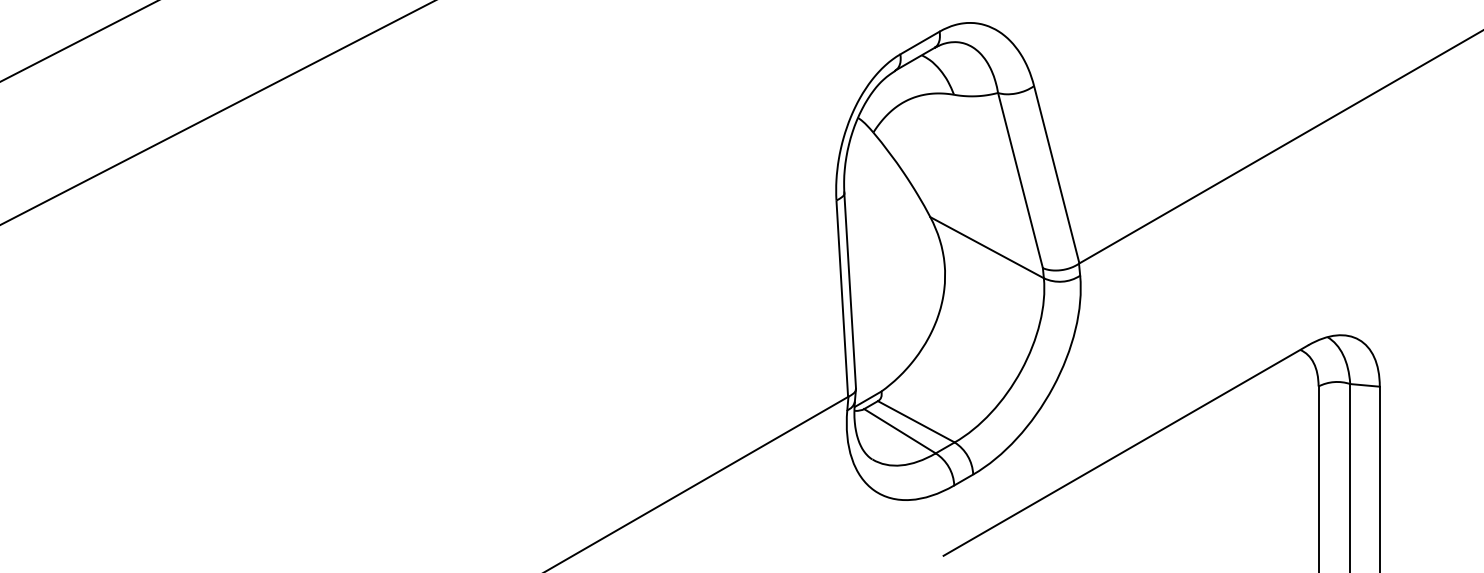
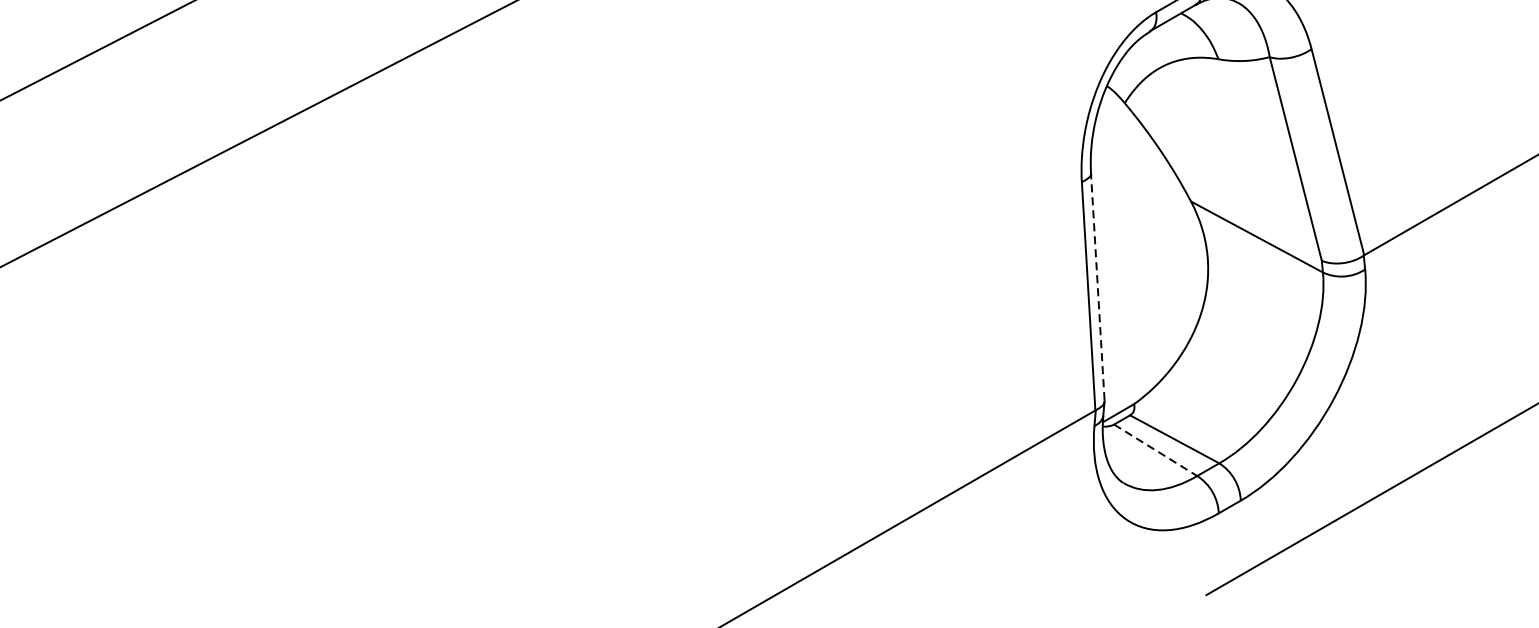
line: (850, 290) -> (1098, 286), solid -> dashed
line: (900, 431) -> (1156, 450), solid -> dashed

